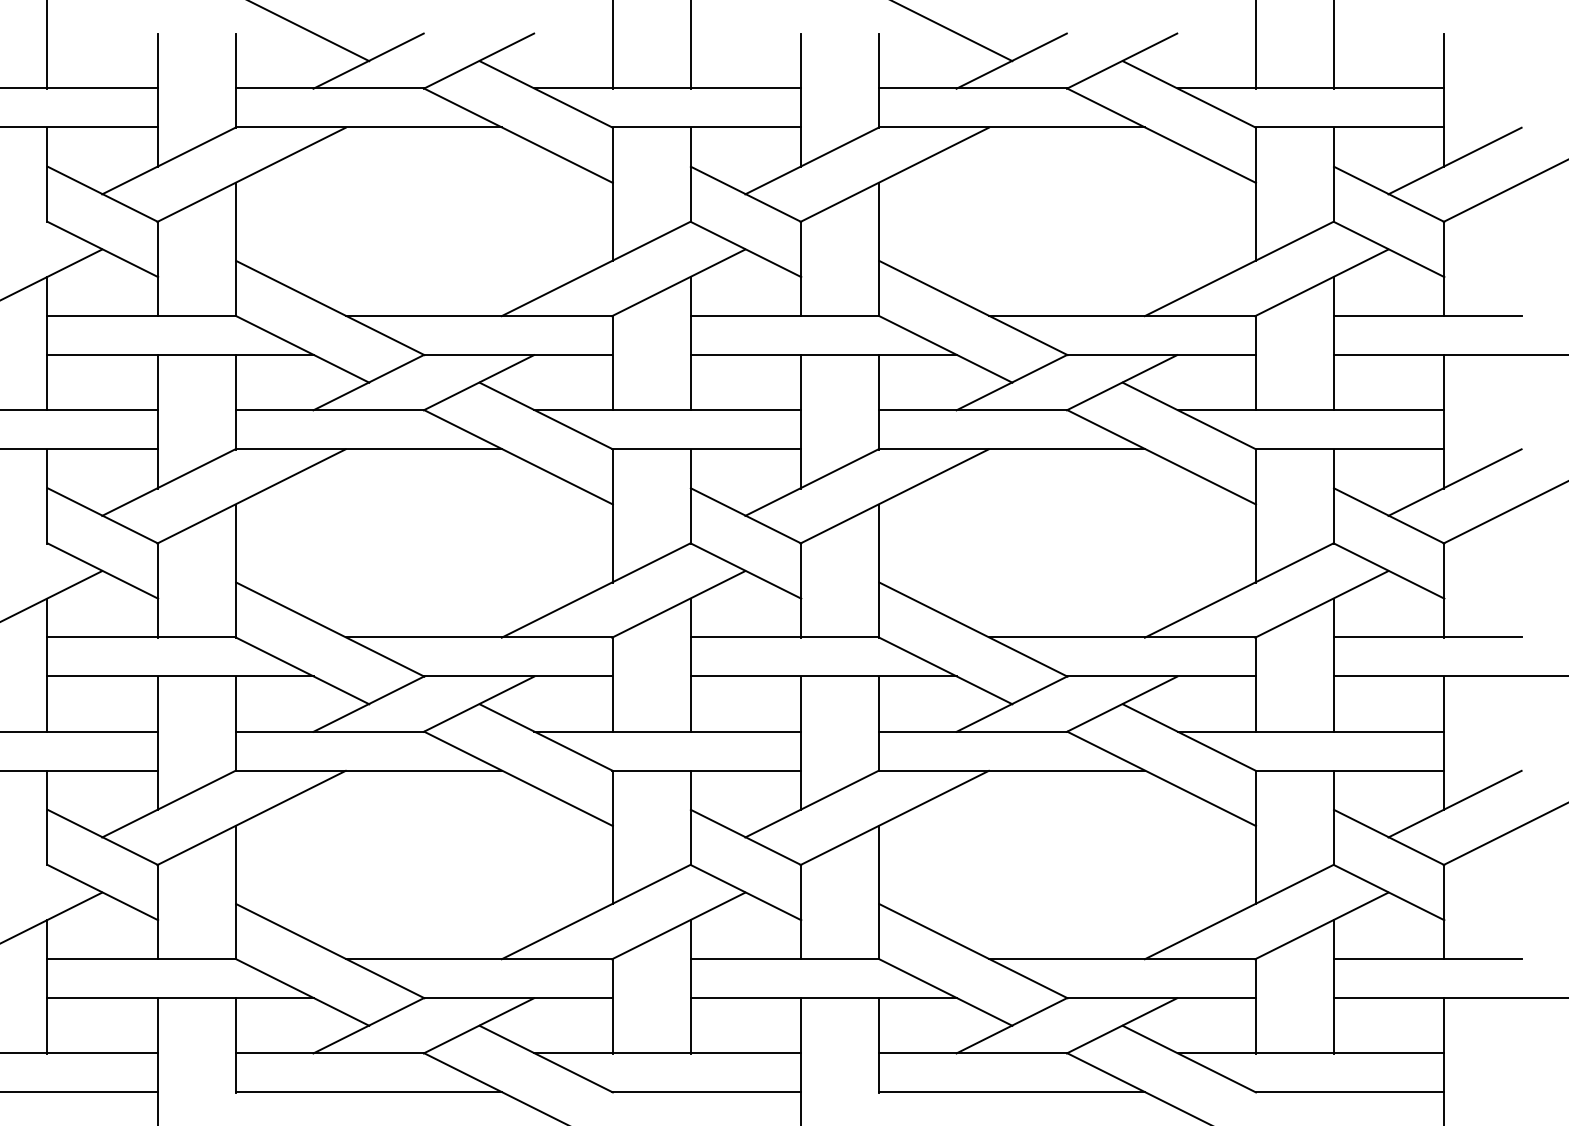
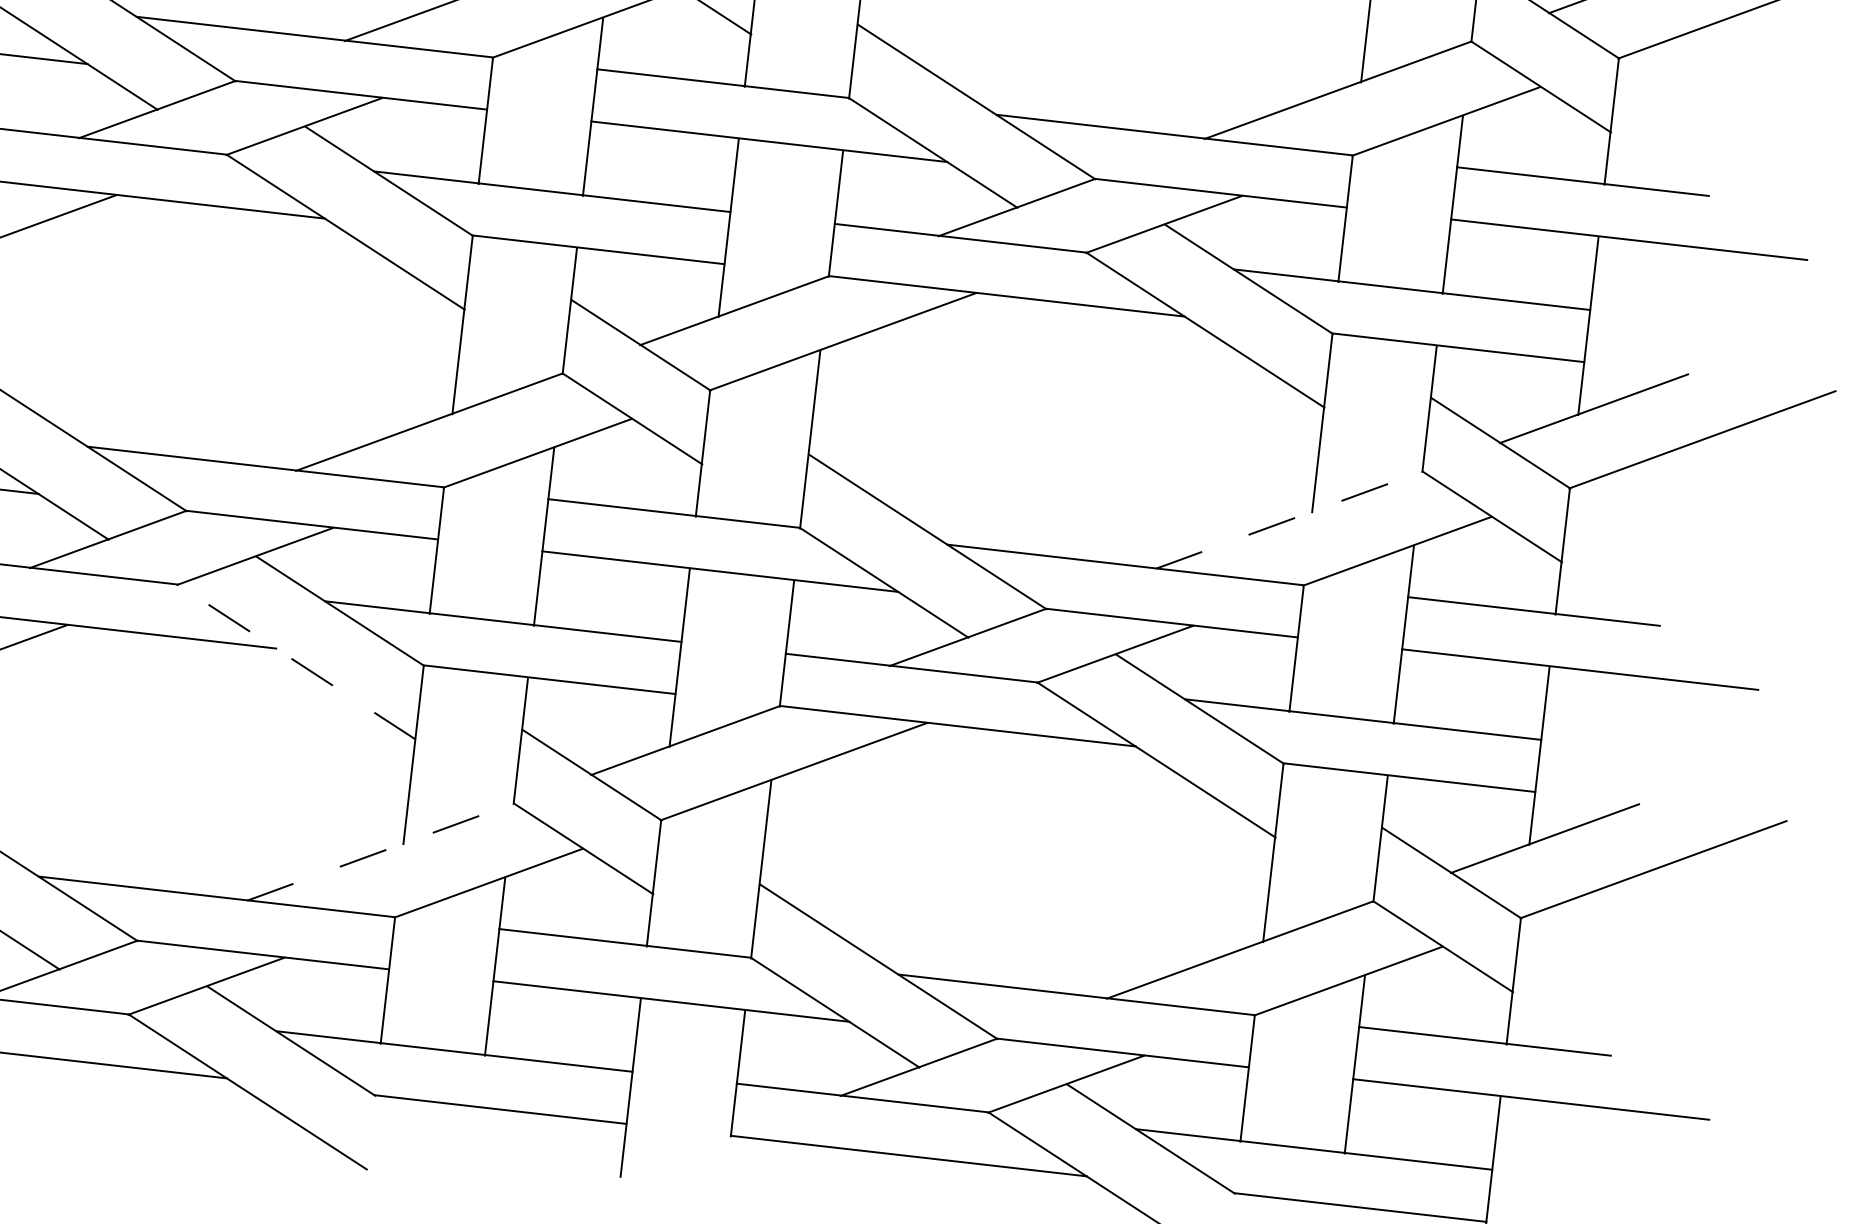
line: (1239, 590) -> (1289, 520), solid -> dashed
line: (518, 778) -> (296, 661), solid -> dashed
line: (596, 911) -> (380, 851), solid -> dashed

